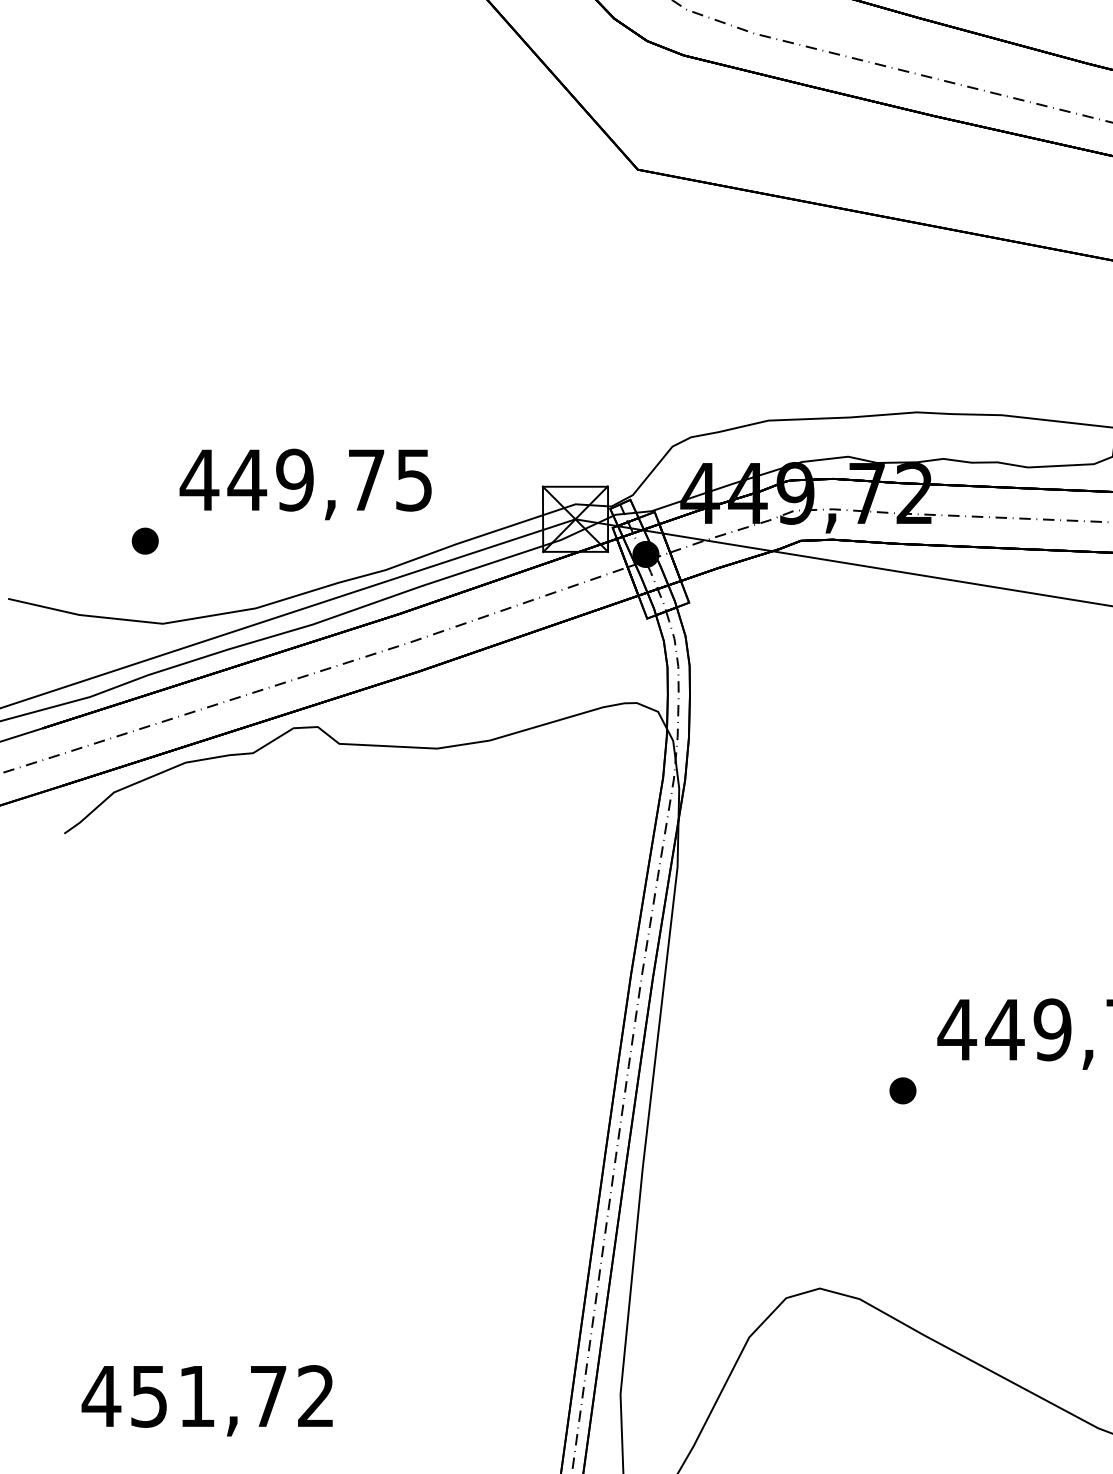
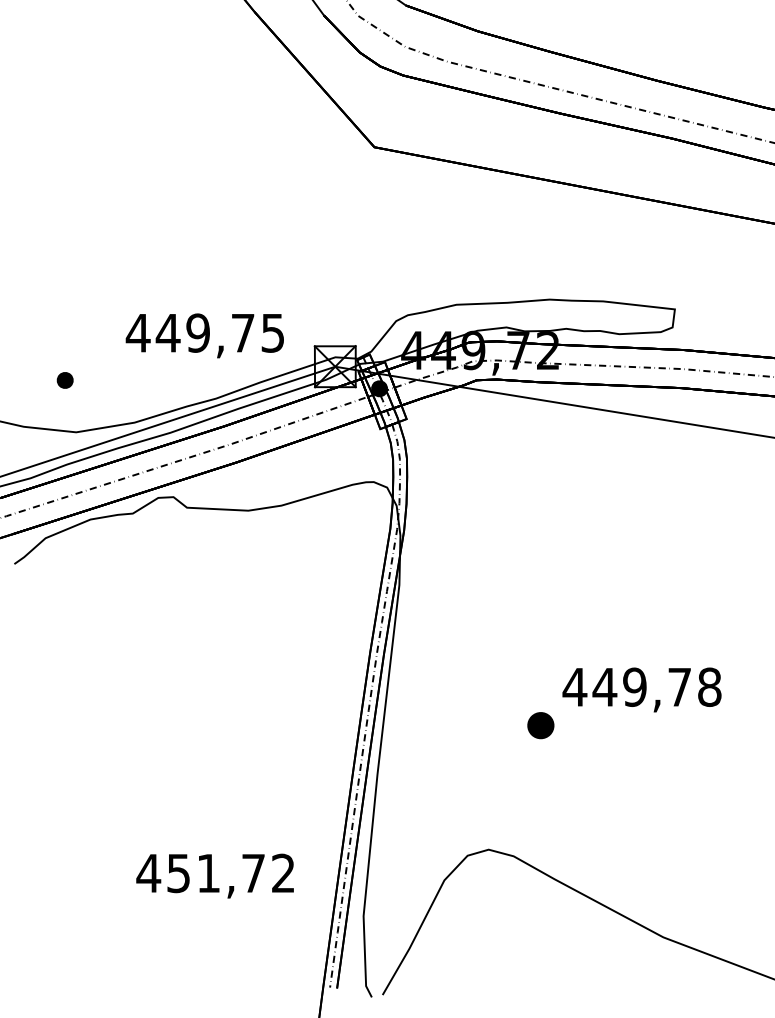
text: (305, 483) -> (204, 335), moved
part: (902, 1090) -> (540, 725), size x1.6
text: (206, 1399) -> (214, 875), moved

